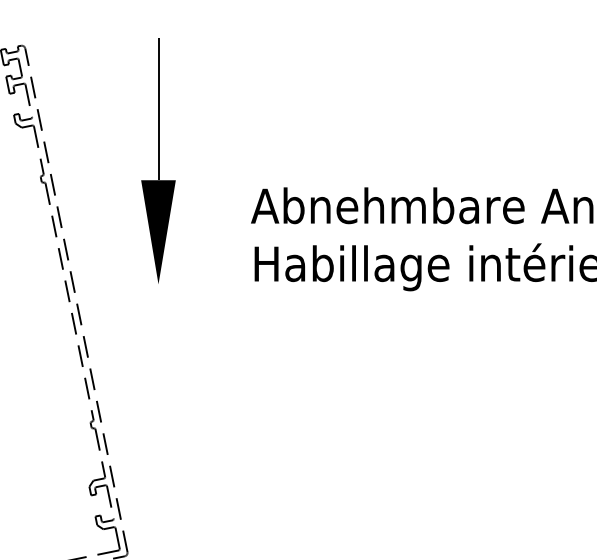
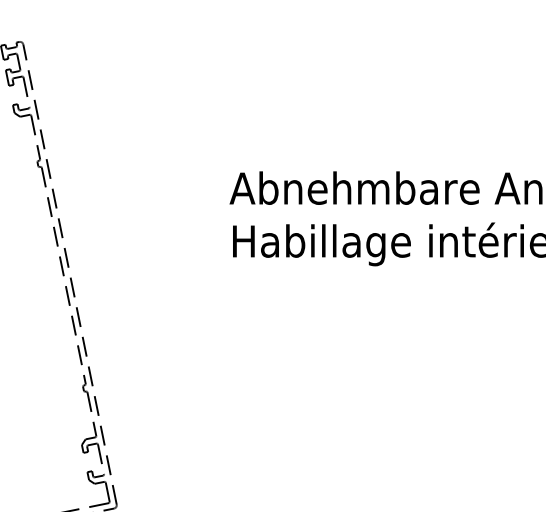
part: (158, 160) -> (145, 146), removed

